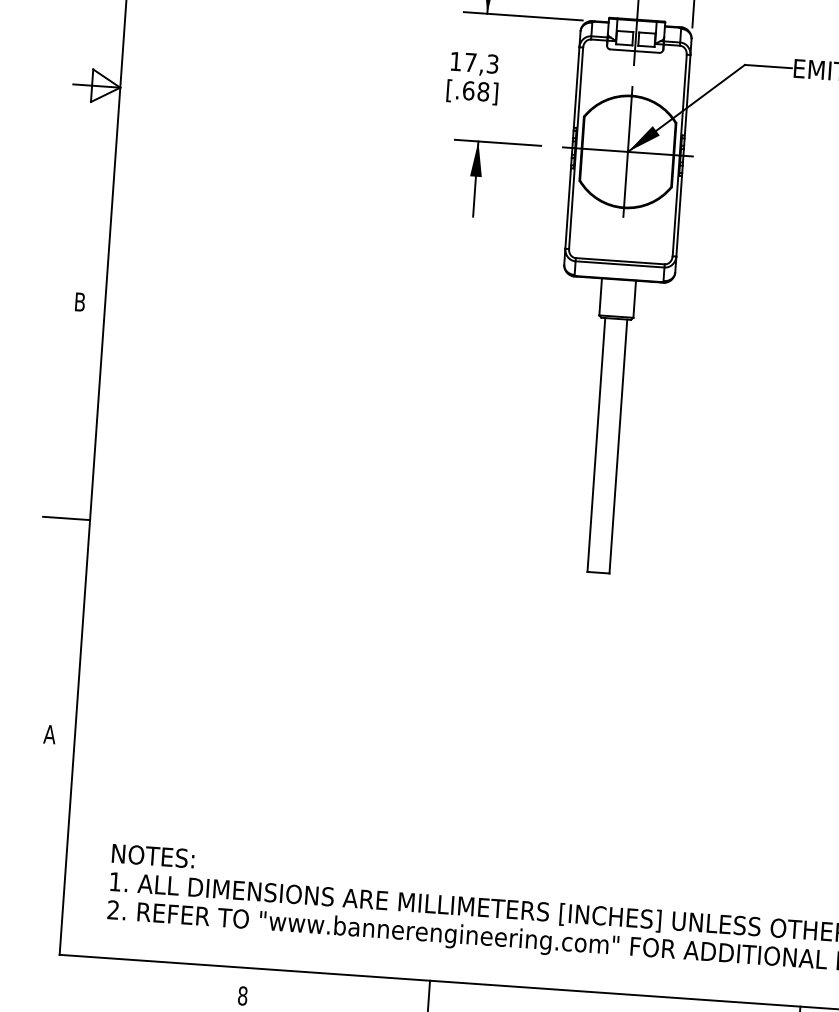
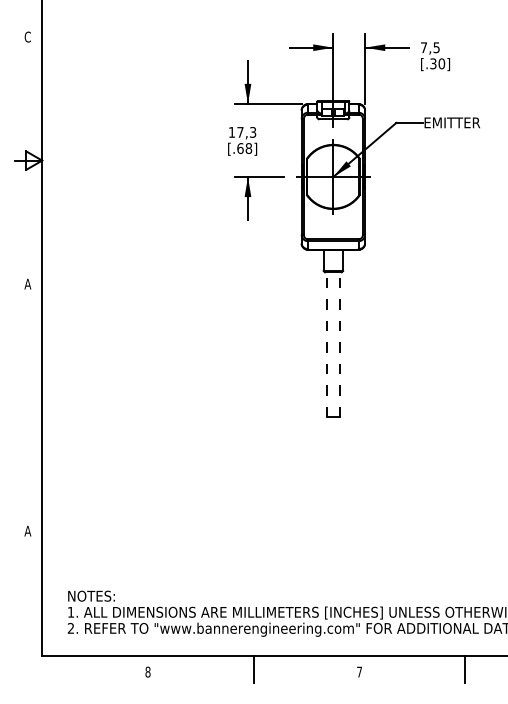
text: (79, 300) -> (27, 283), B -> A
line: (597, 444) -> (327, 344), solid -> dashed
line: (618, 445) -> (339, 344), solid -> dashed
line: (66, 518) -> (28, 407), removed

